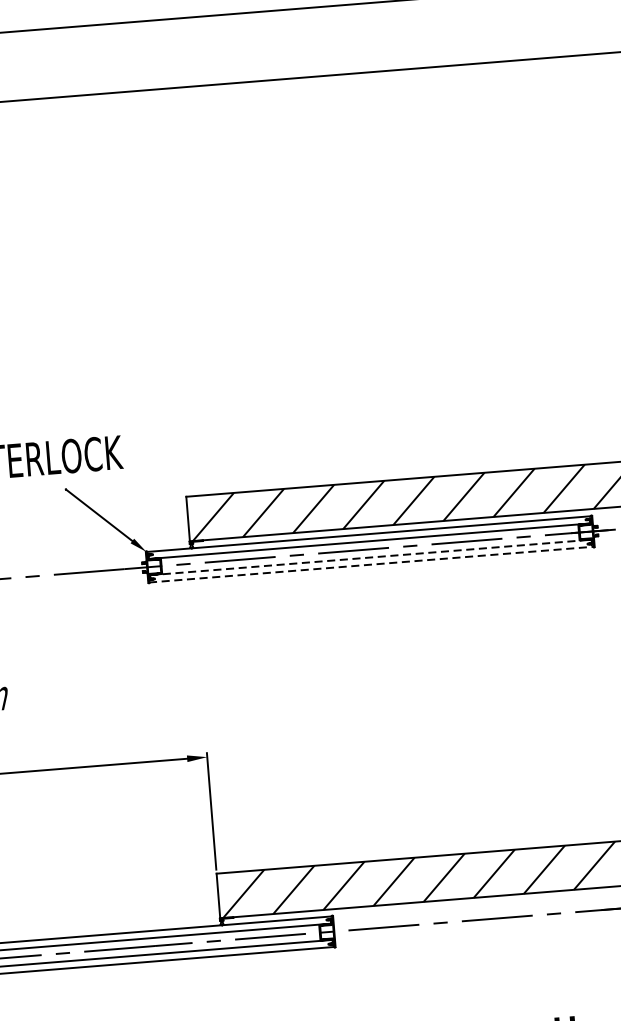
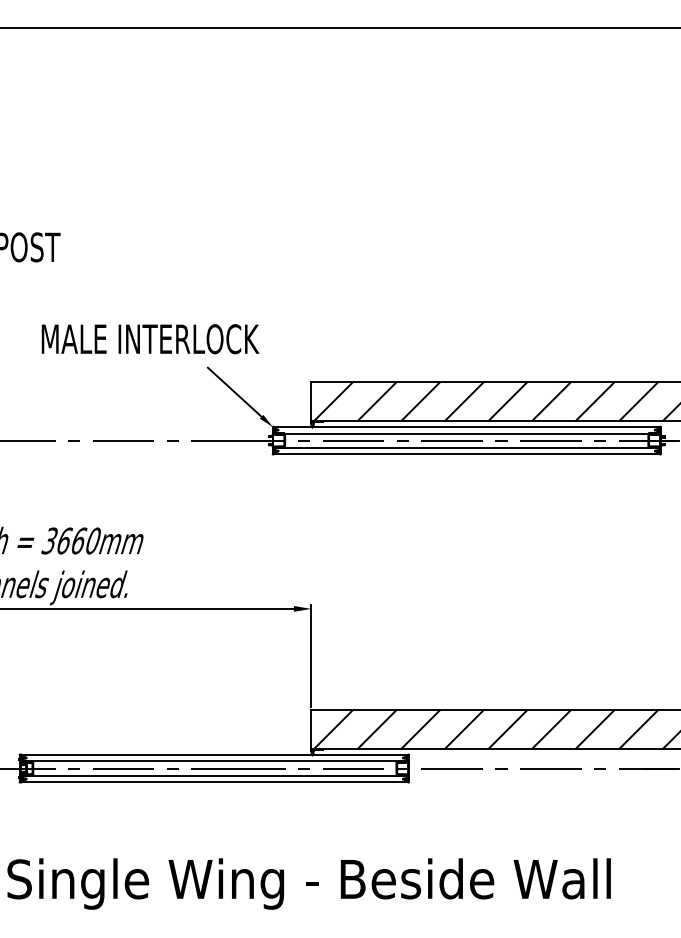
line: (371, 557) -> (467, 447), dashed -> solid
line: (371, 564) -> (466, 453), dashed -> solid

